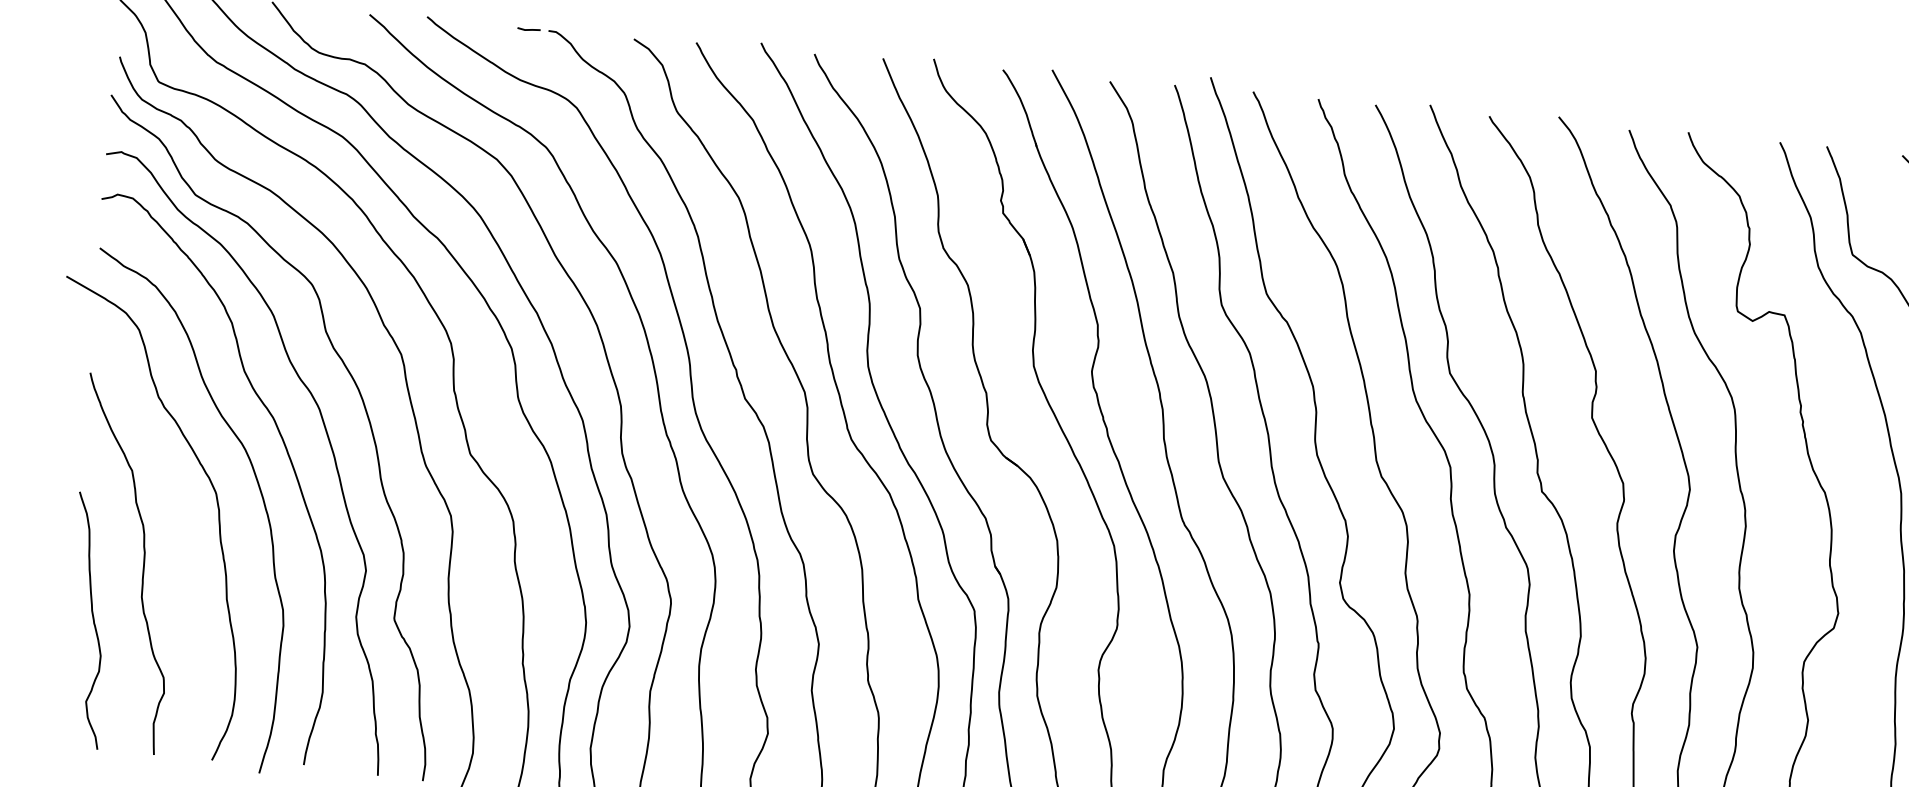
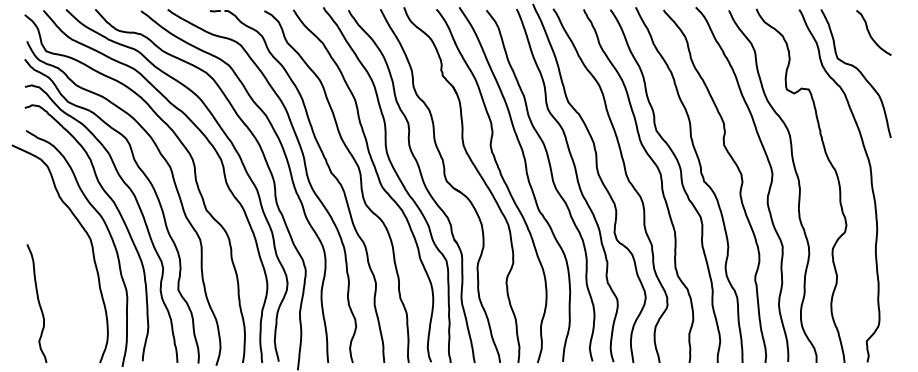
curve: (142, 564) -> (59, 275), removed

